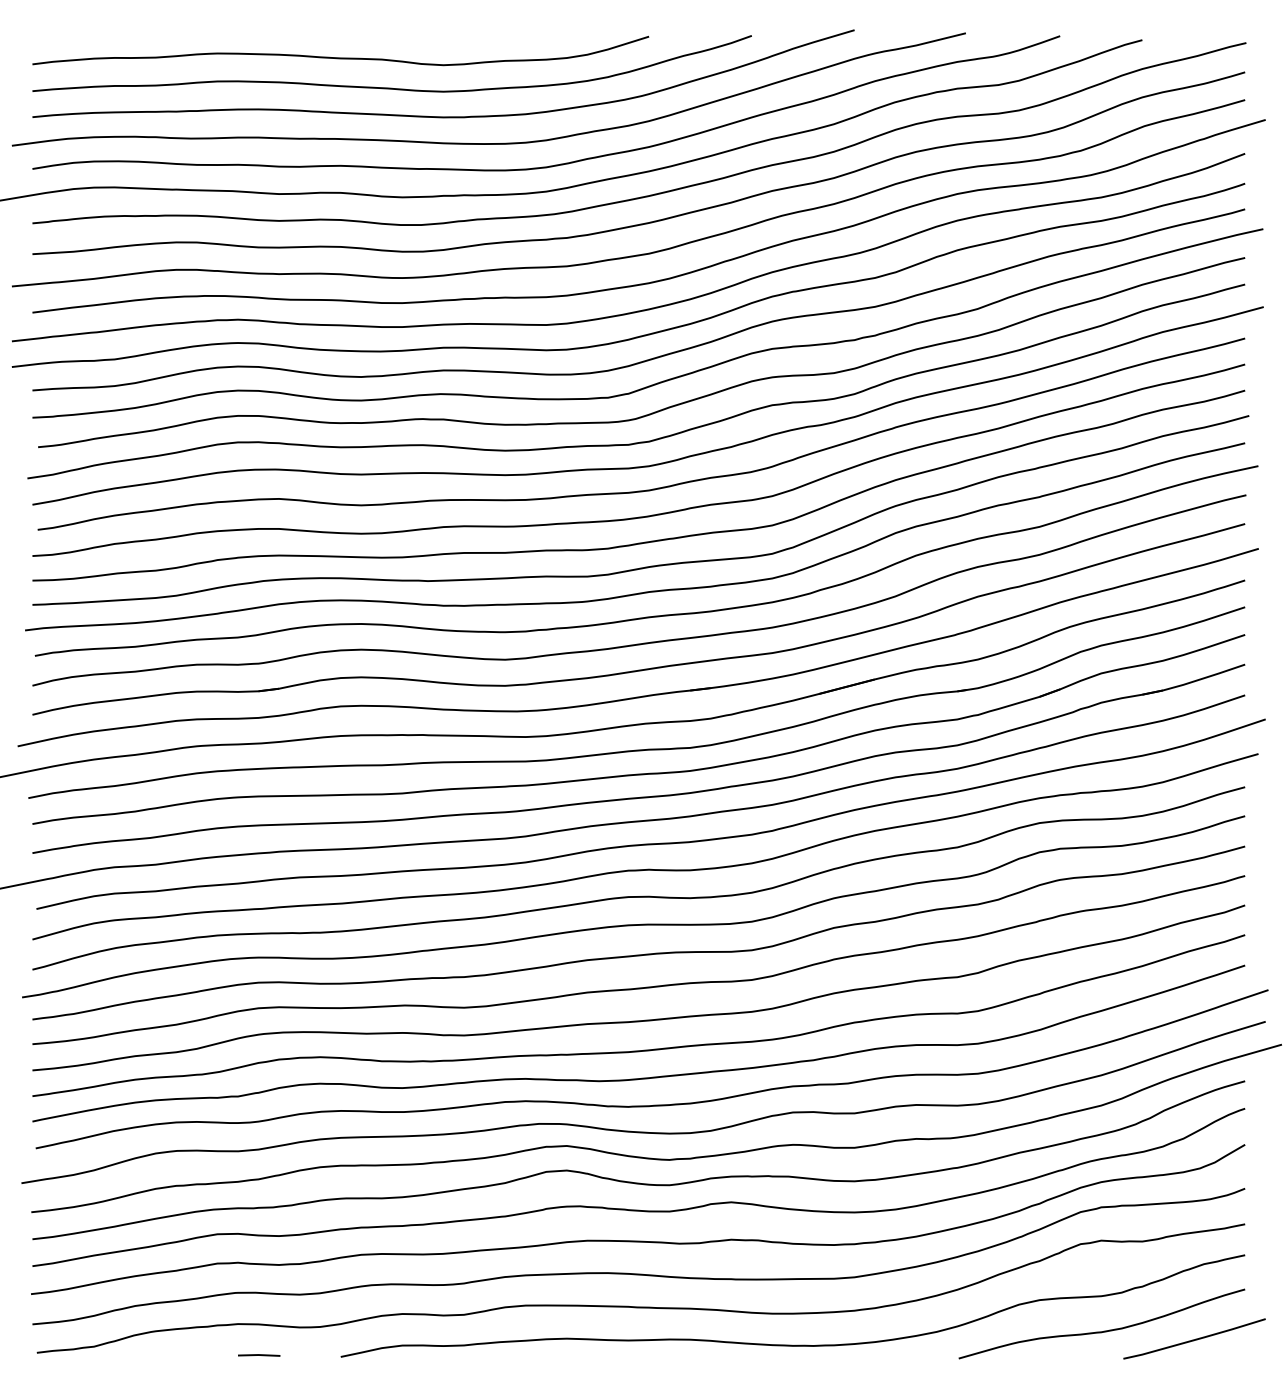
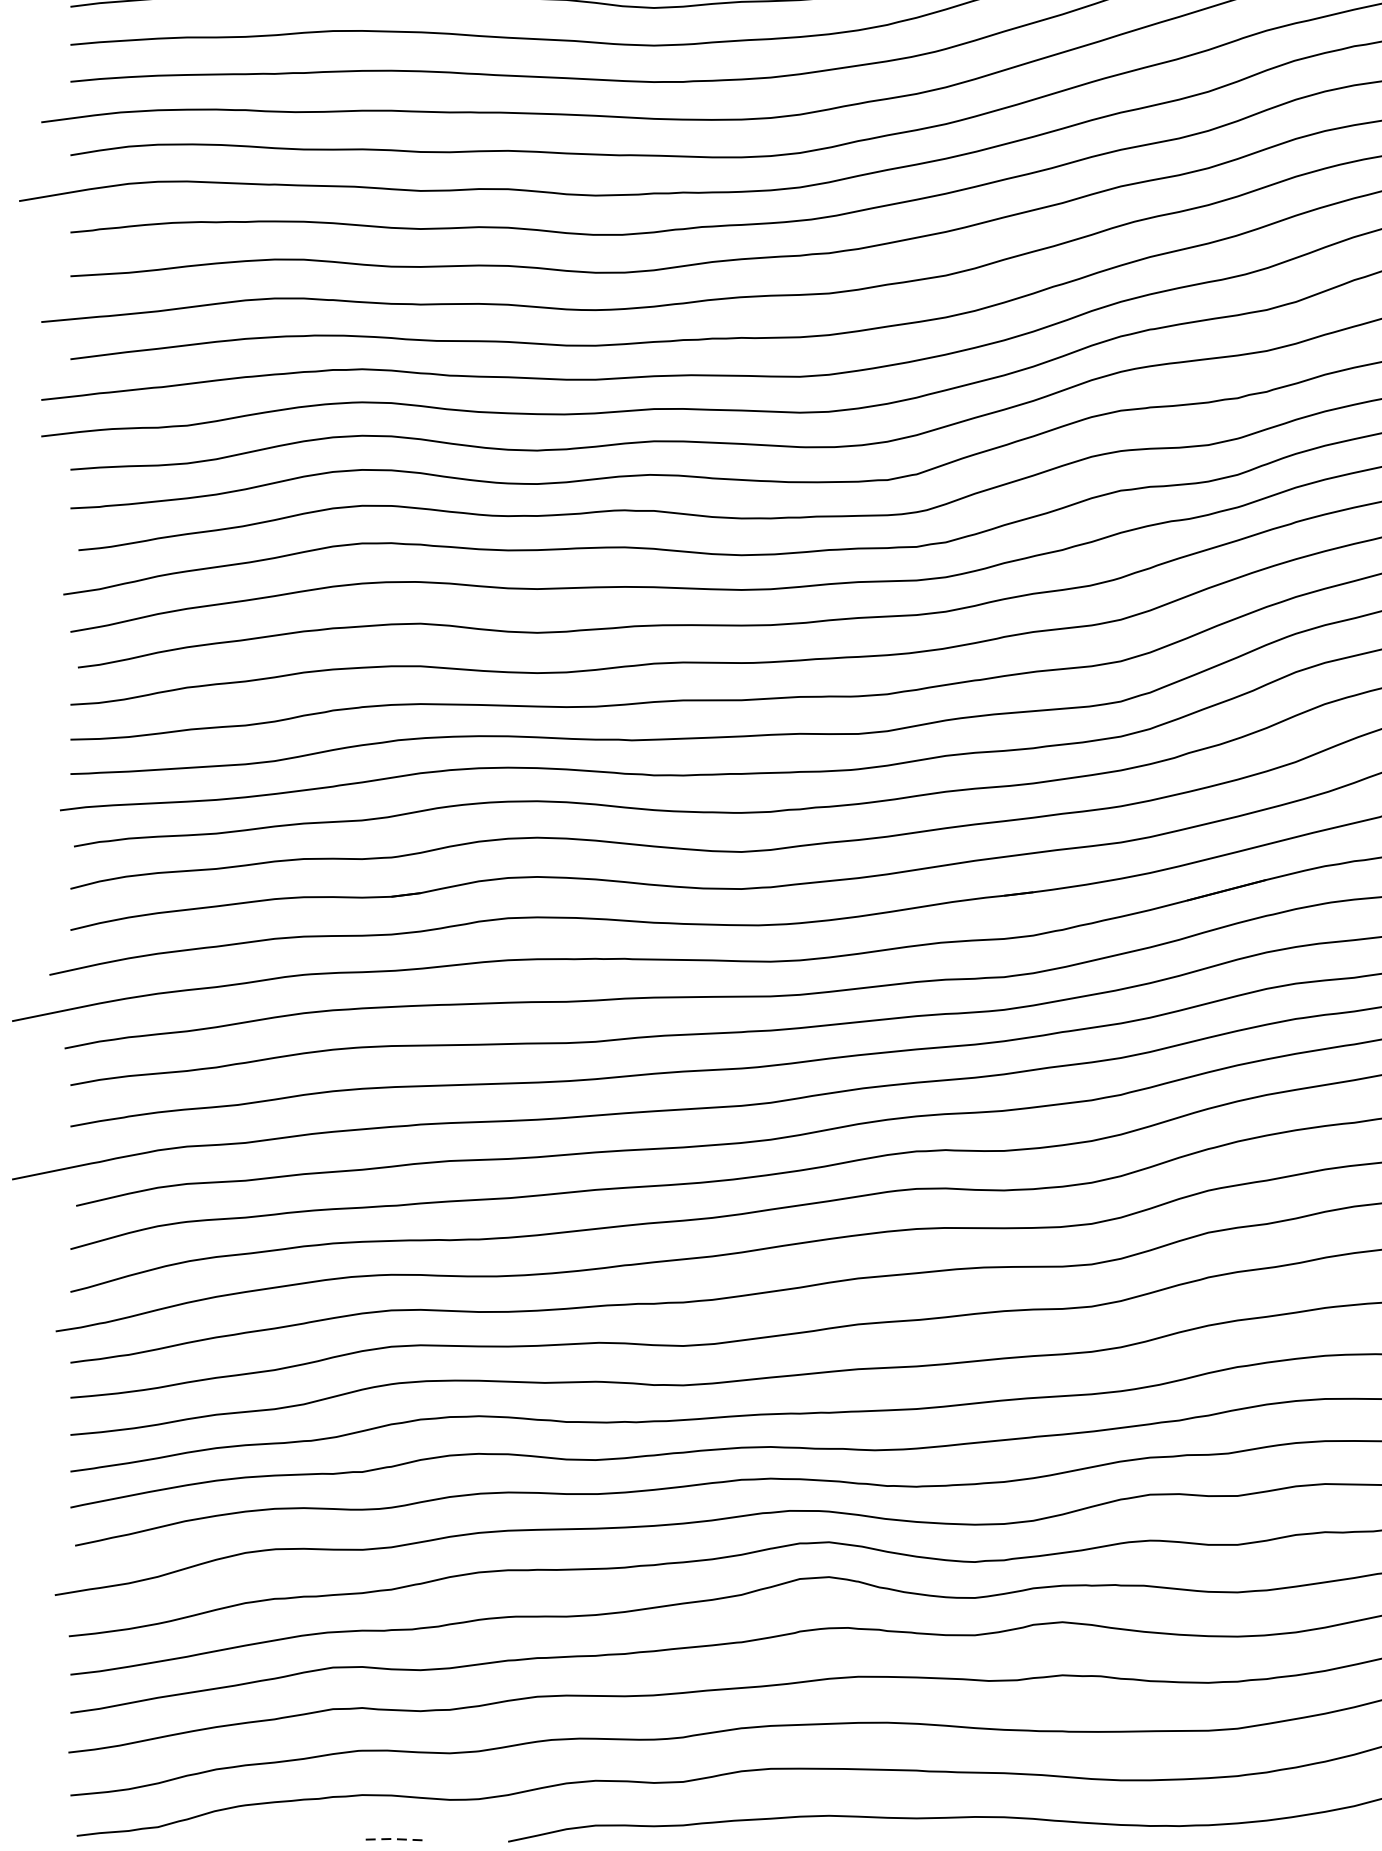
line: (258, 1355) -> (391, 1839), solid -> dashed

